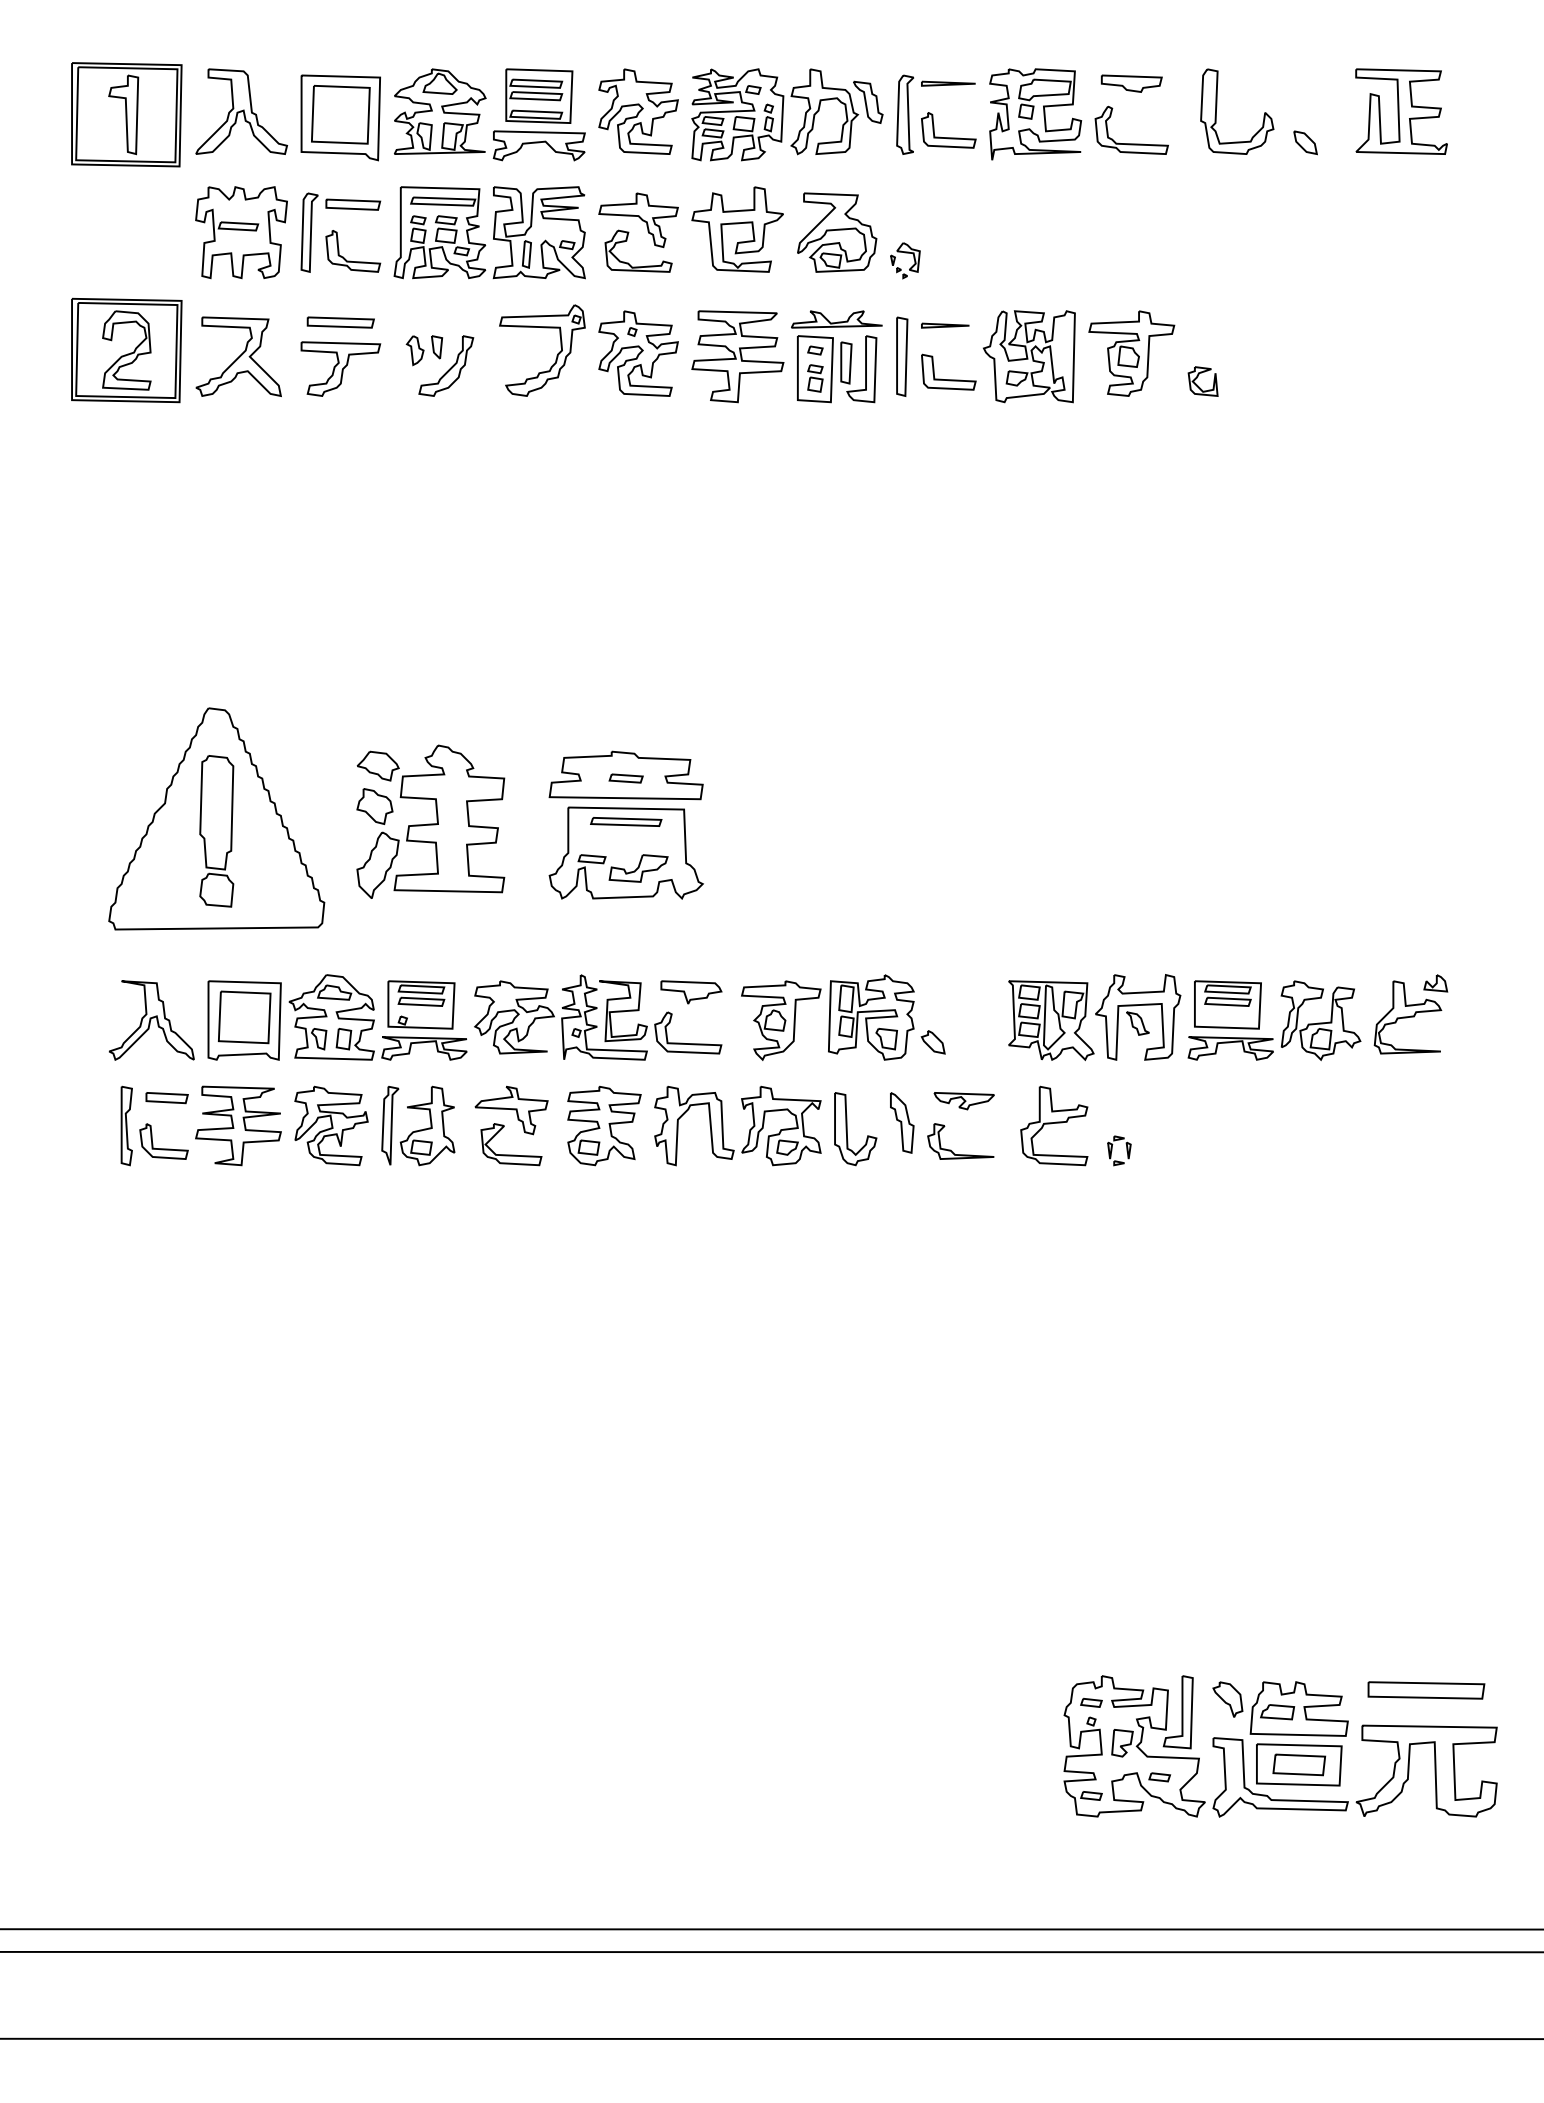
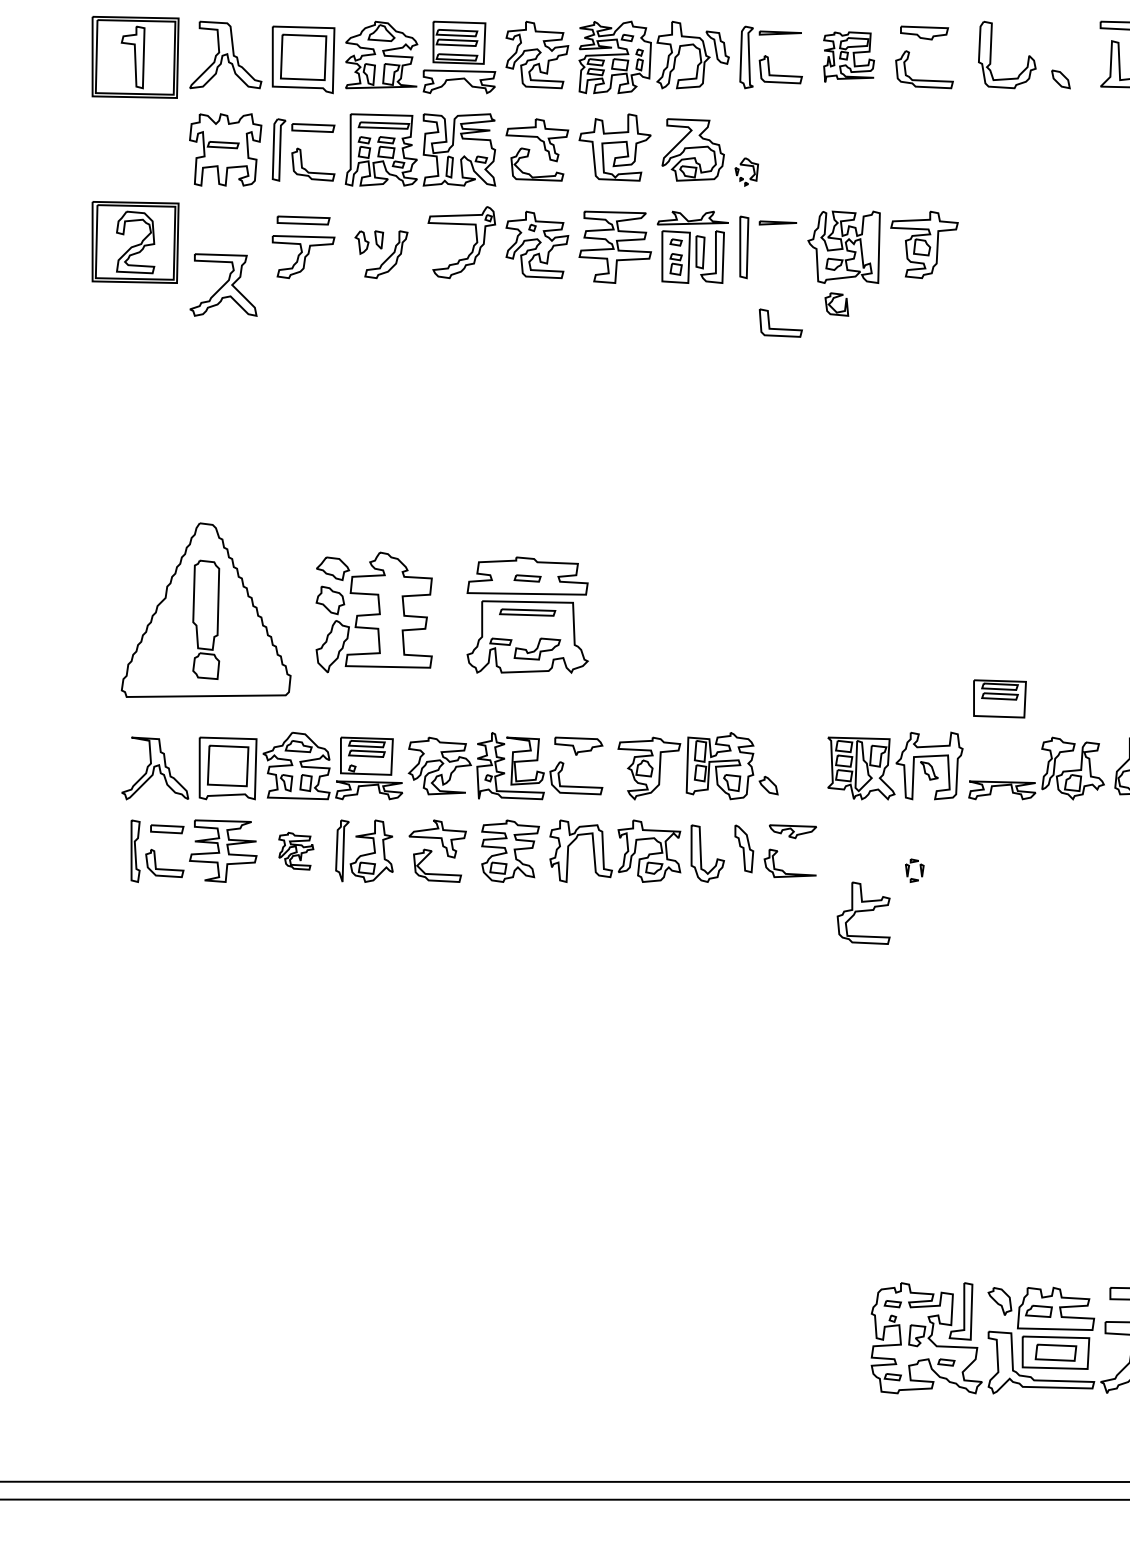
part: (1035, 114) -> (848, 57), size x0.7
part: (238, 356) -> (223, 284), moved
part: (948, 379) -> (780, 328), moved
part: (1202, 381) -> (836, 304), moved
part: (1227, 1004) -> (999, 698), moved
part: (331, 1125) -> (296, 850), size x0.6
part: (1054, 1125) -> (863, 912), moved

